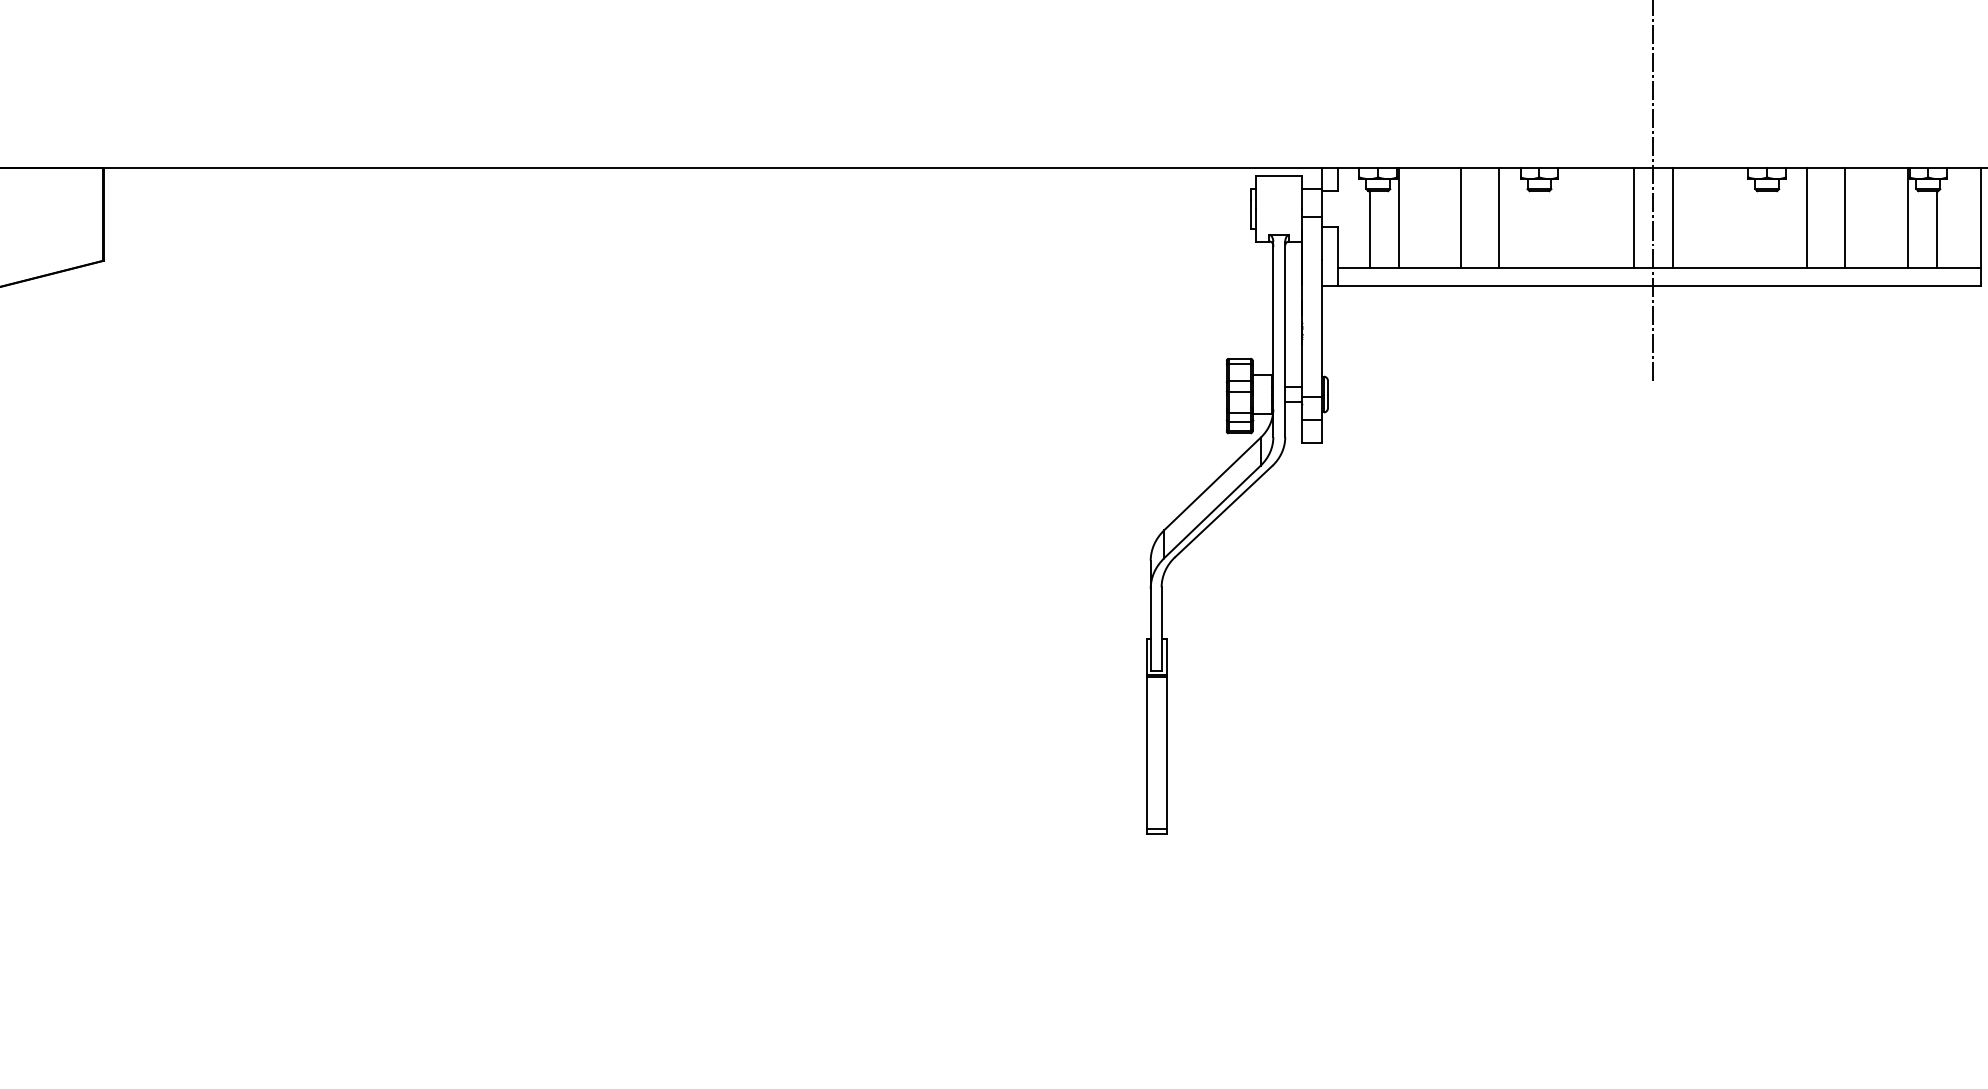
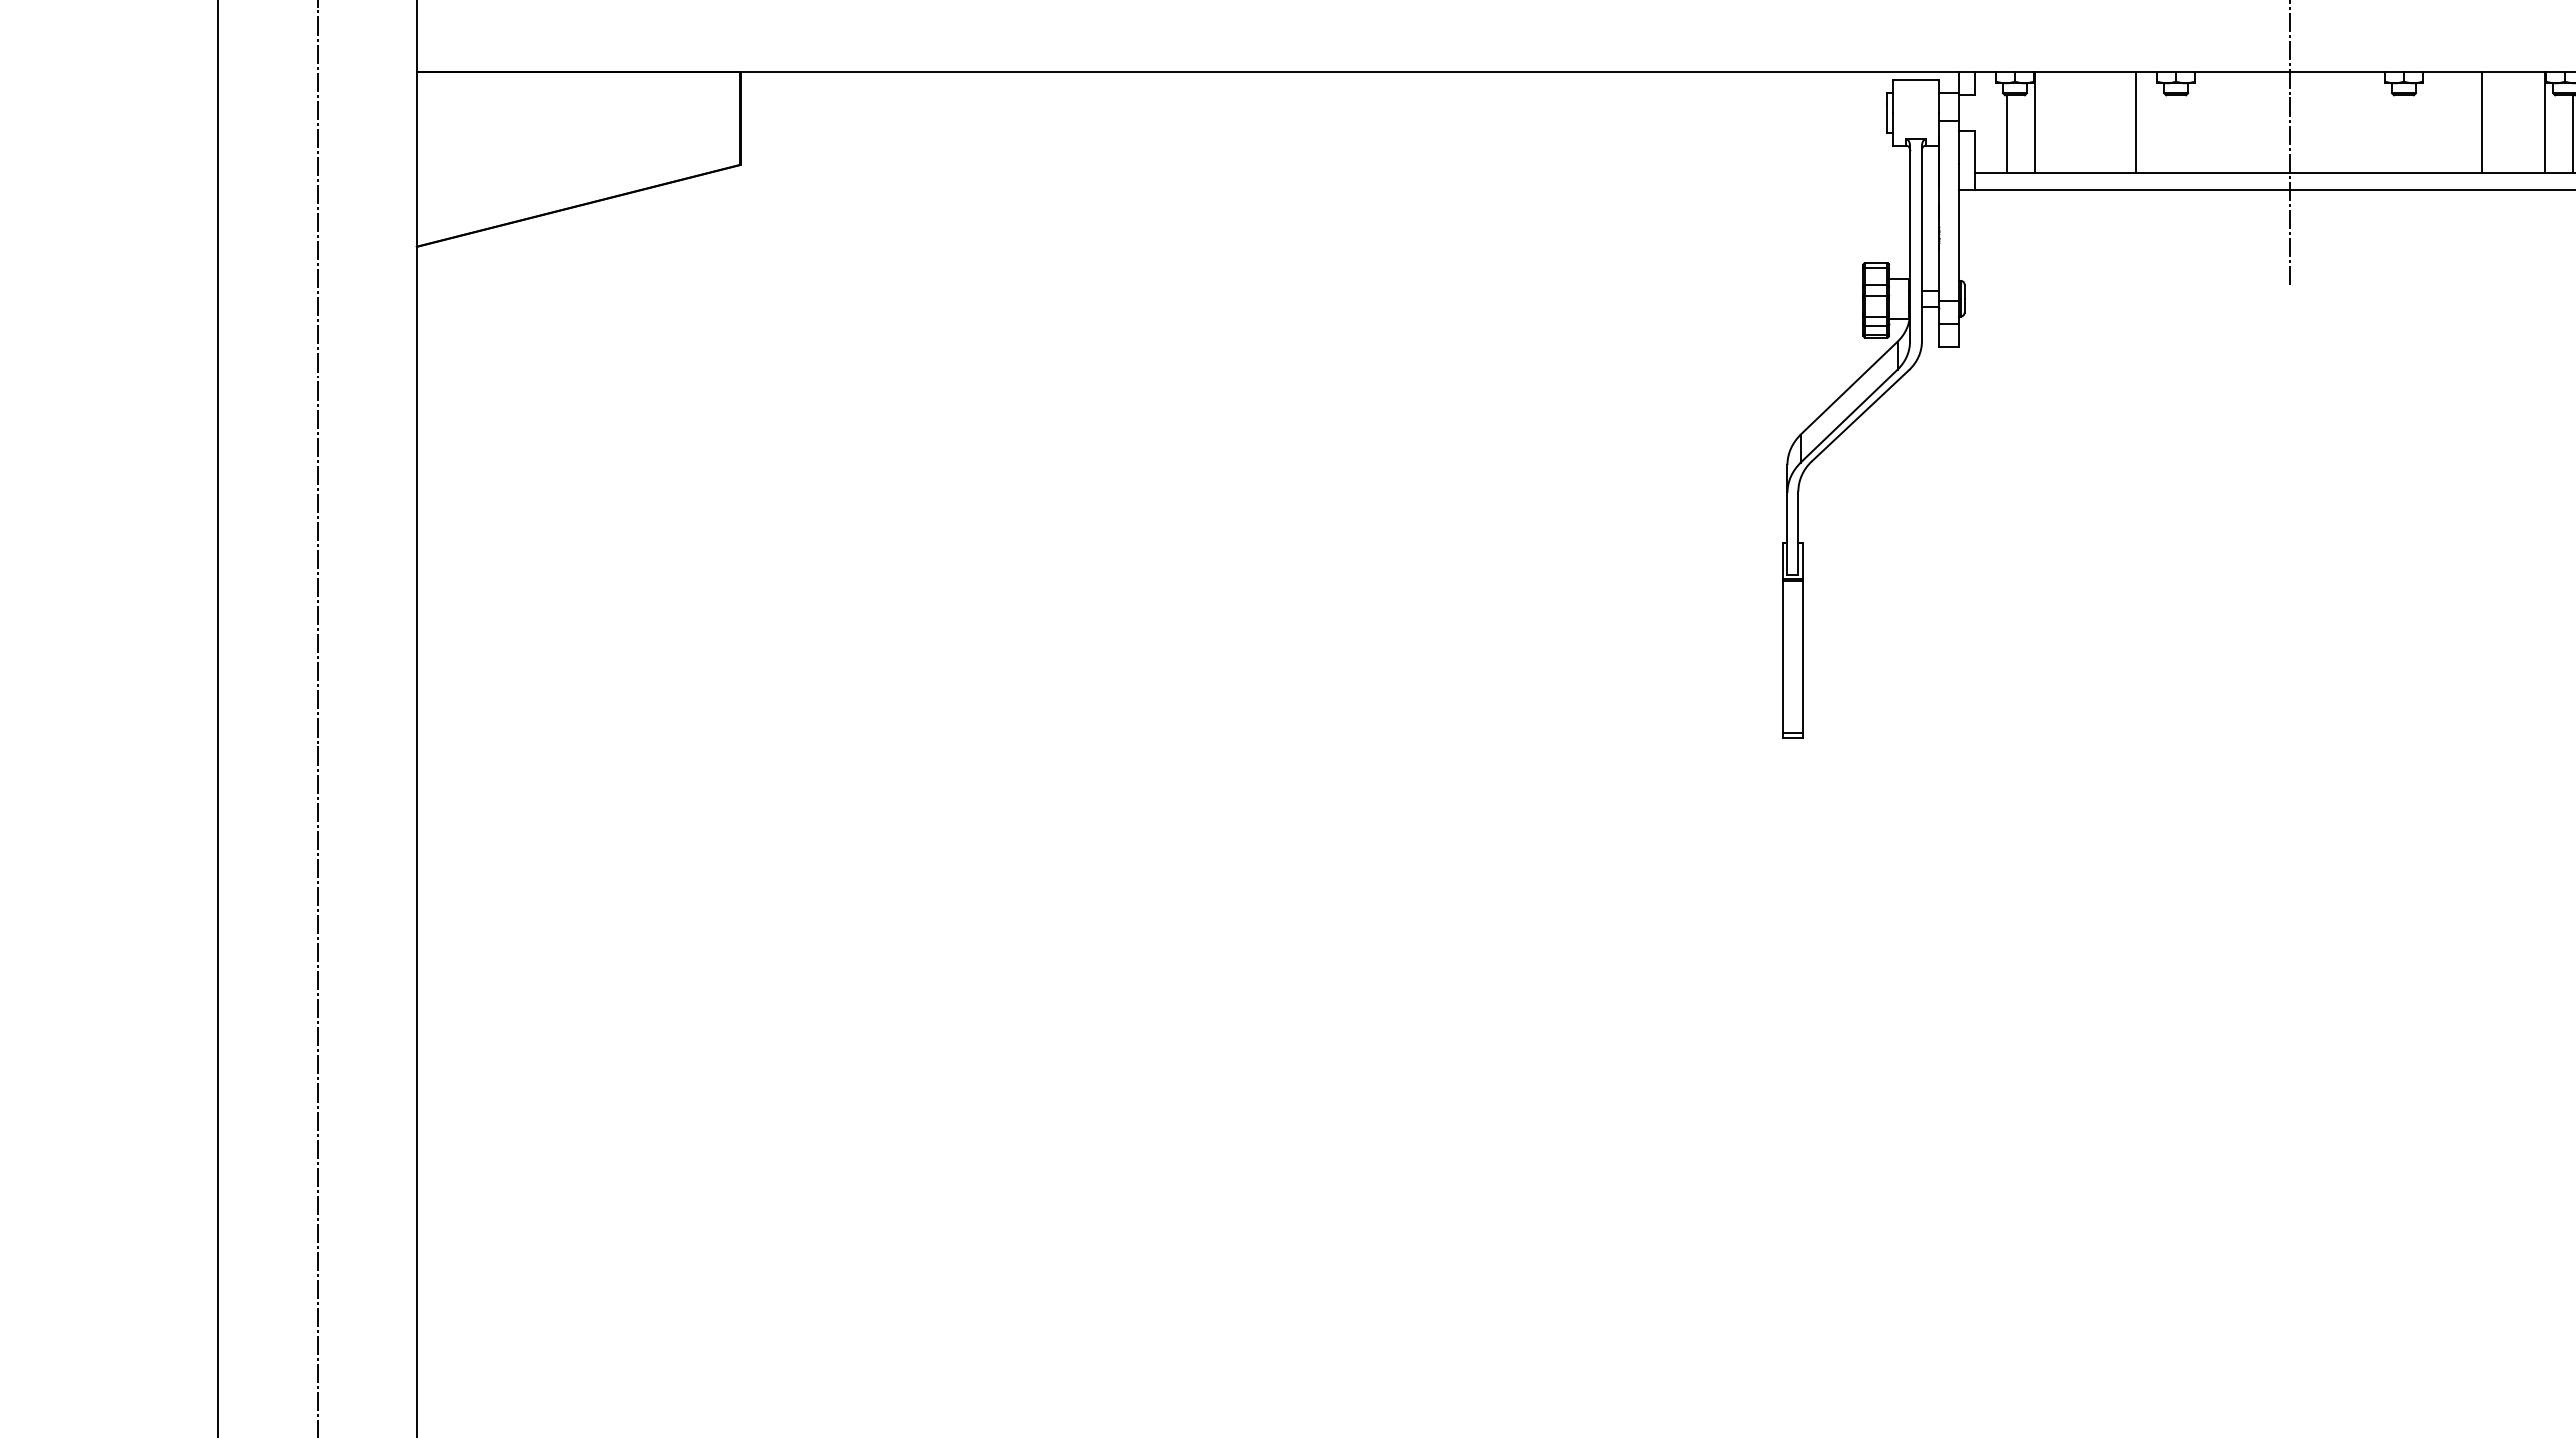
line: (1460, 217) -> (2097, 121), removed
line: (1633, 217) -> (2270, 121), removed
line: (1672, 217) -> (2309, 121), removed
line: (1807, 217) -> (2444, 121), removed

